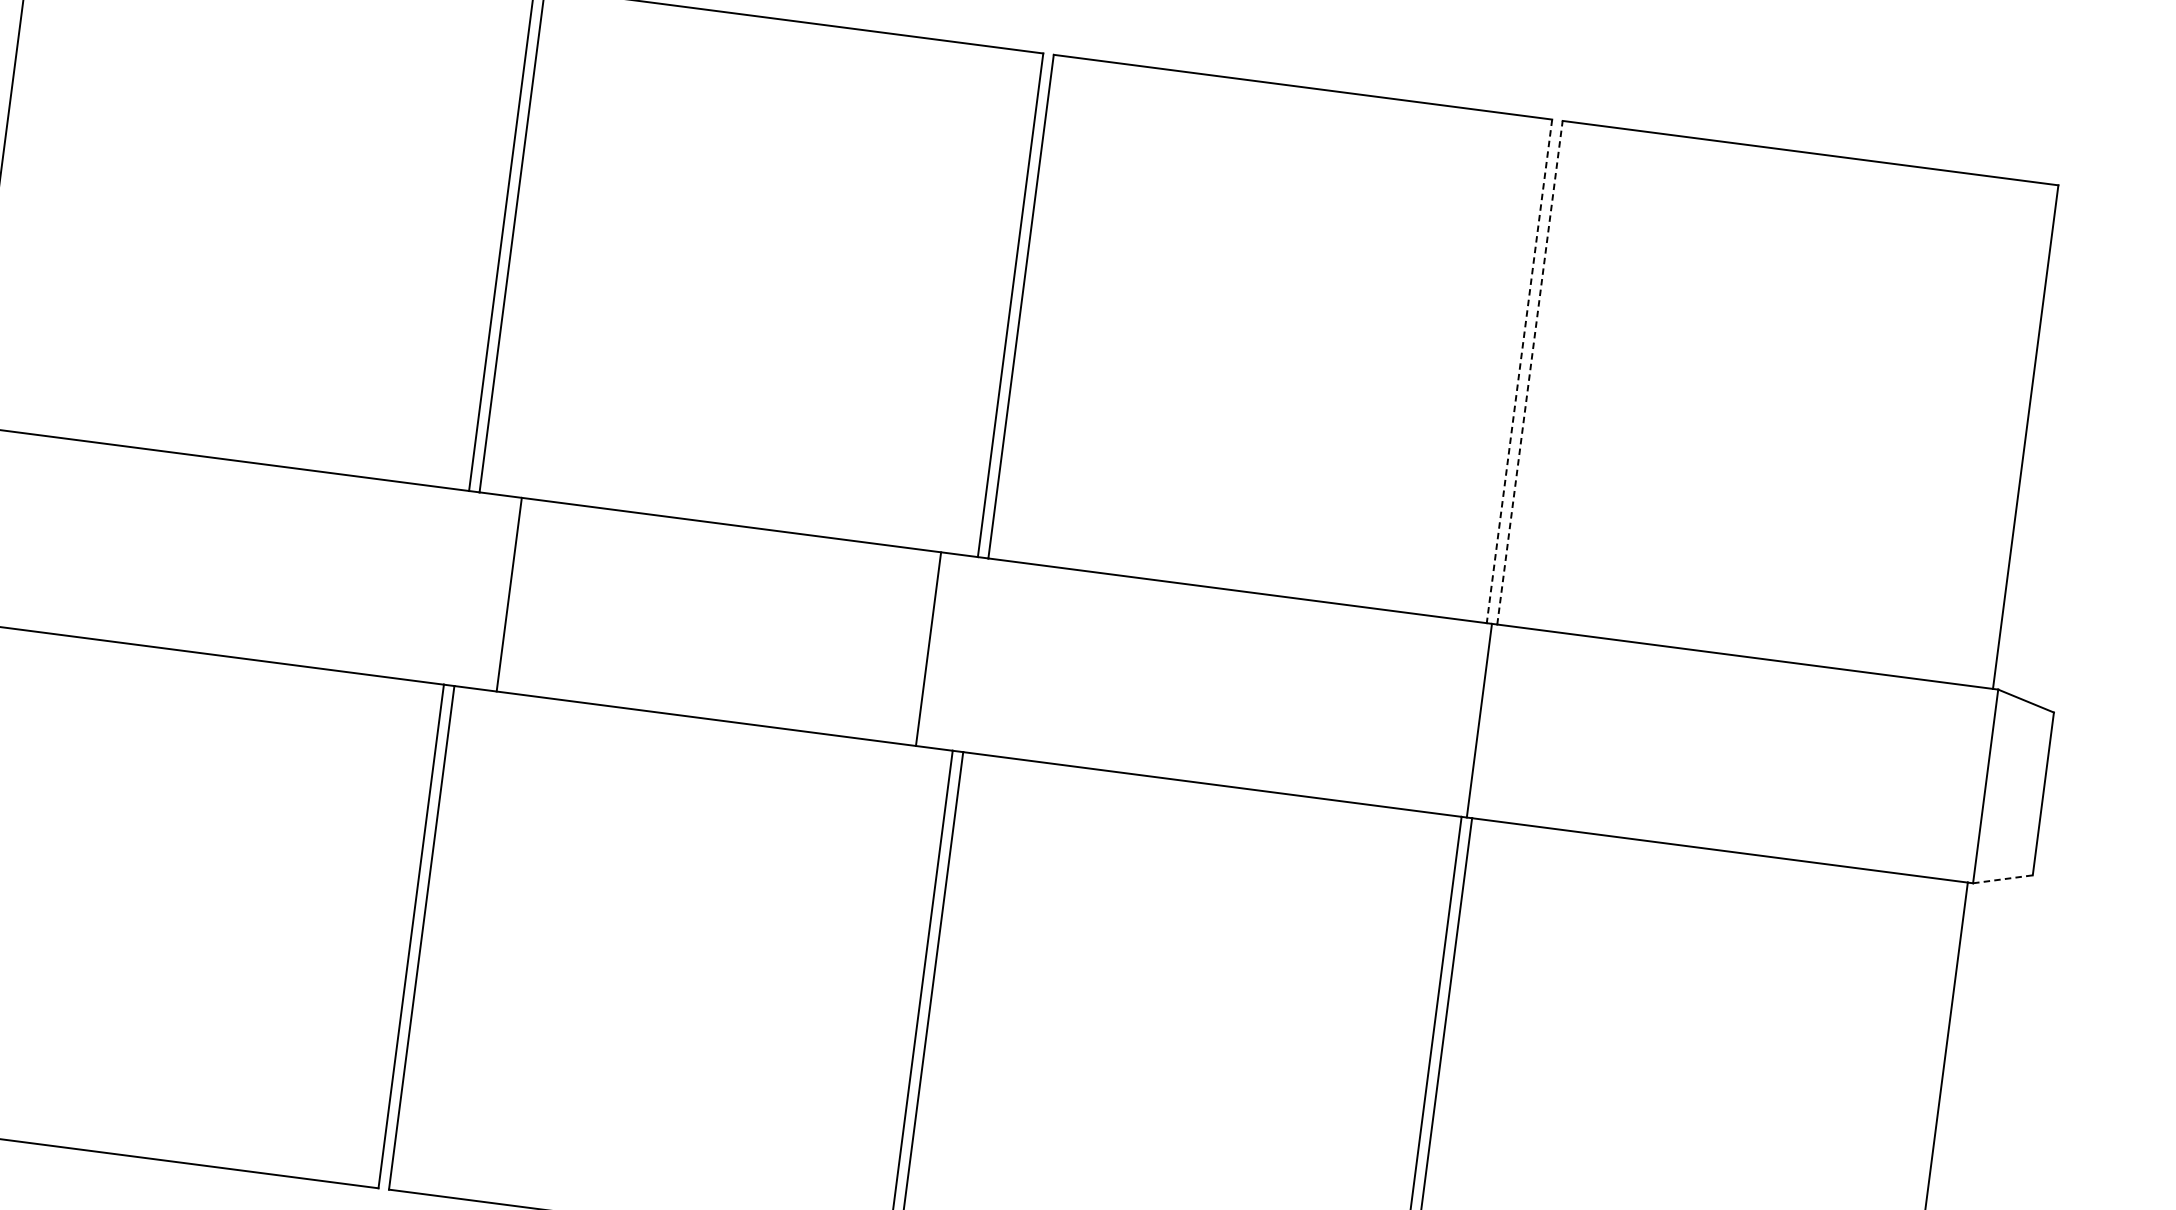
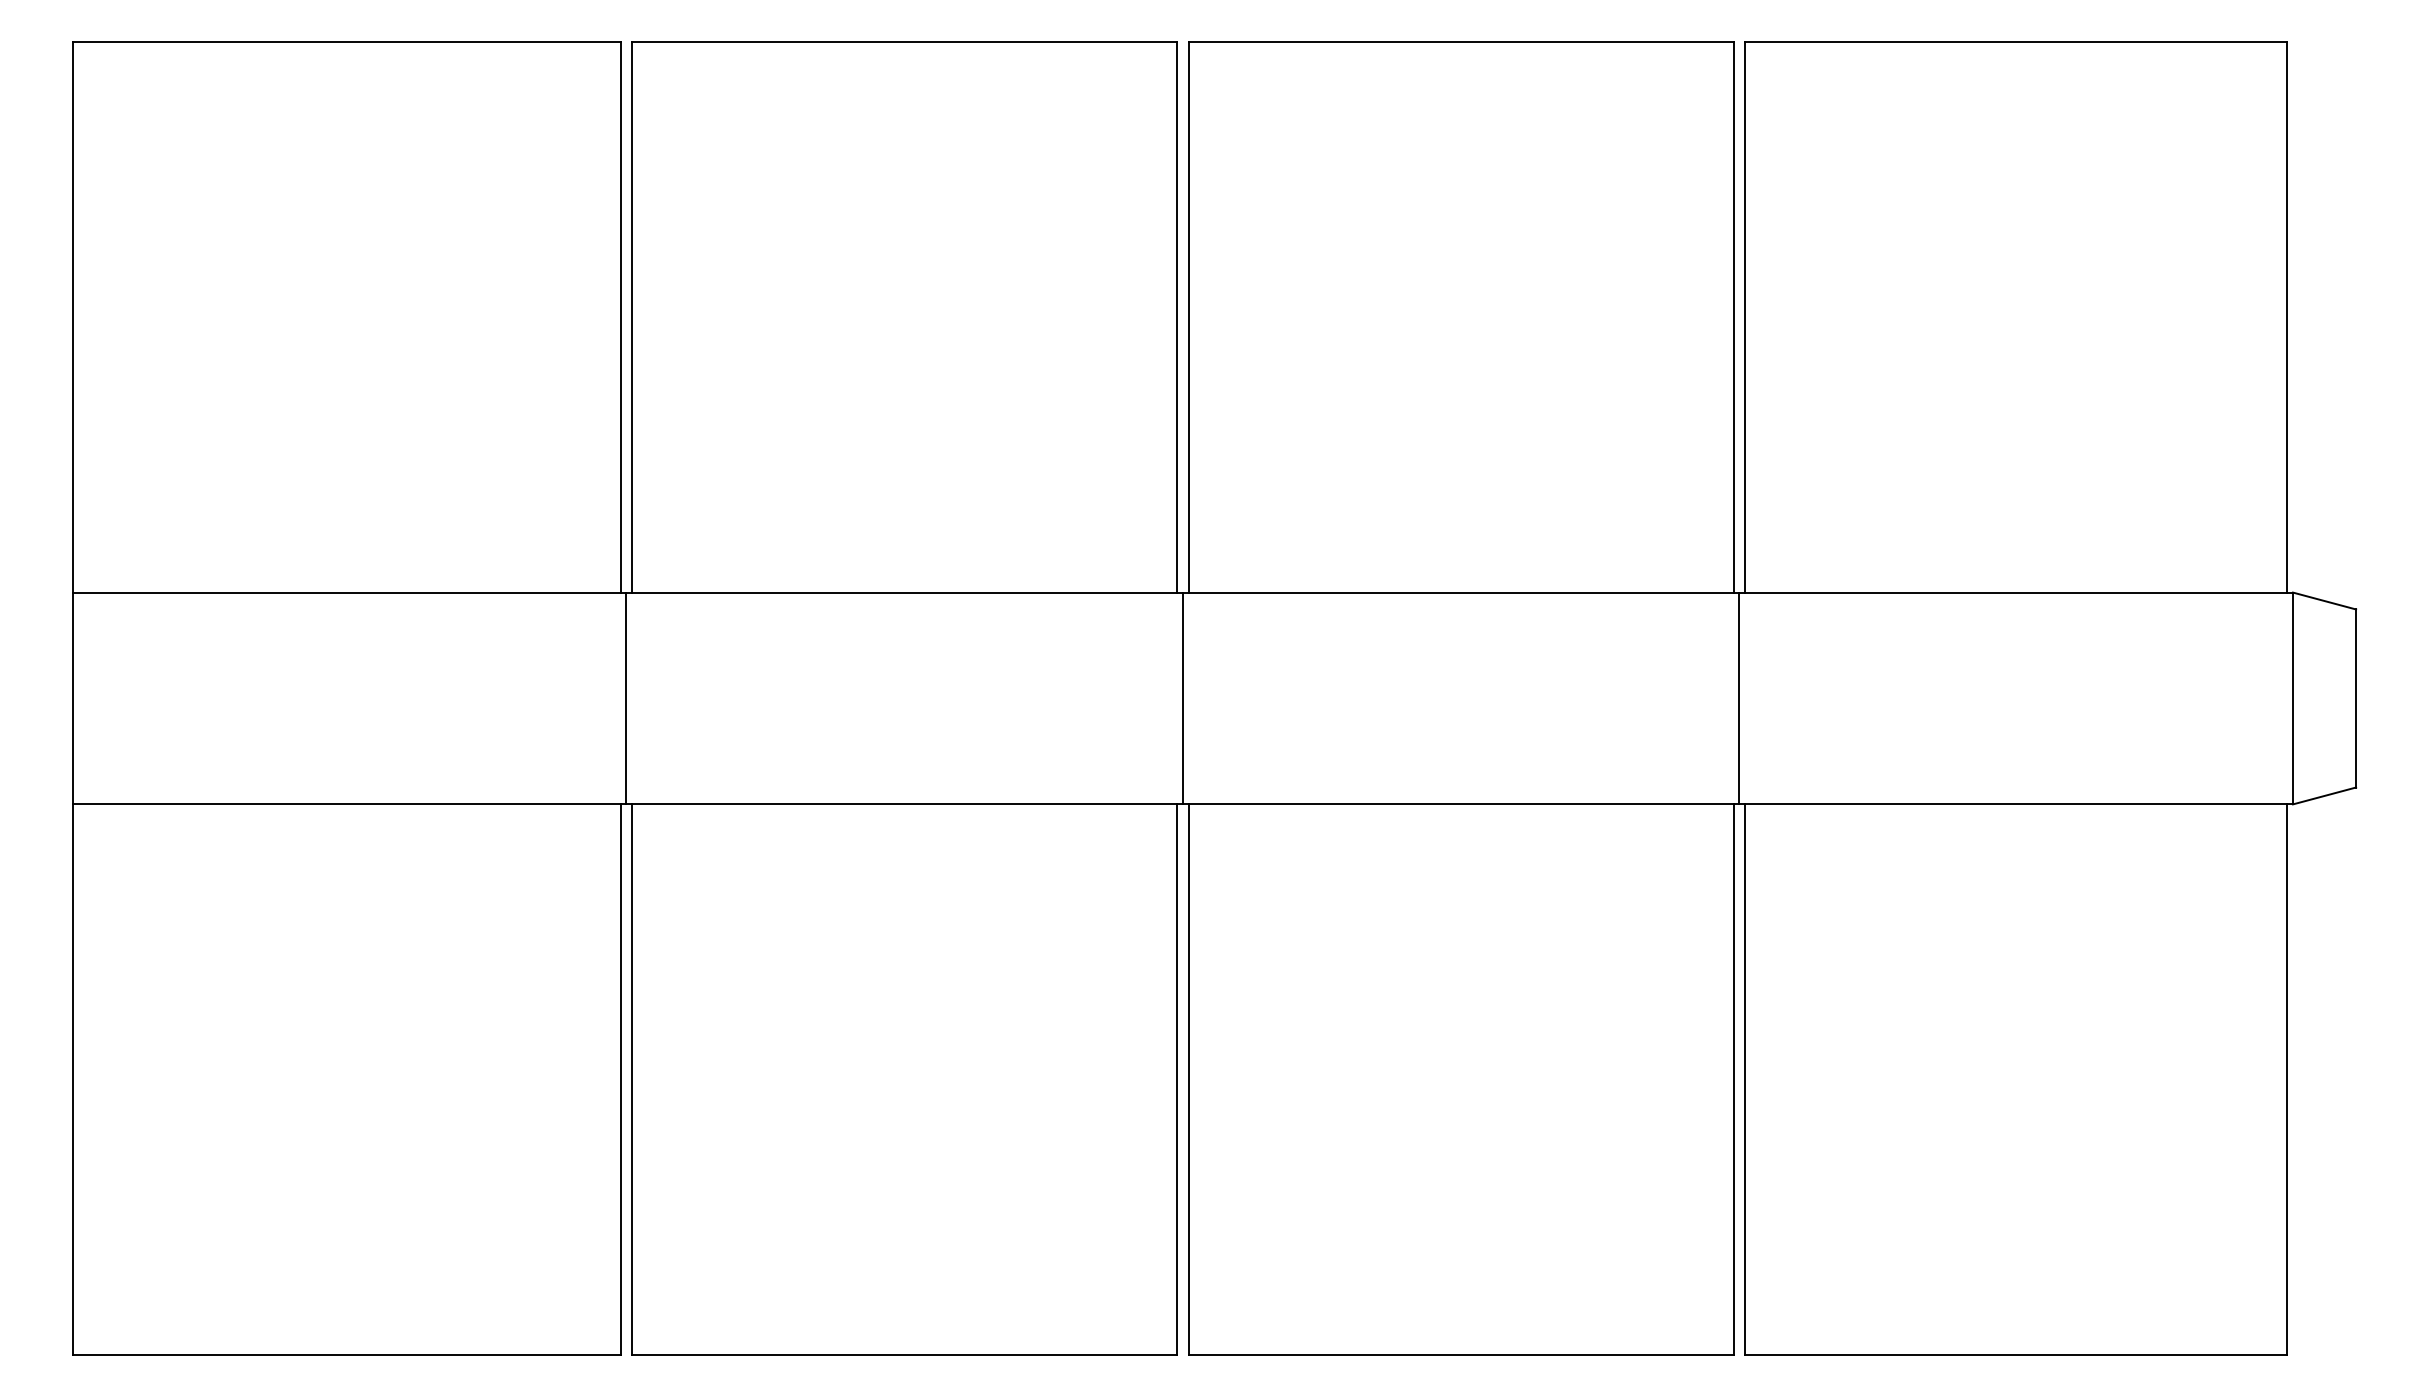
line: (1519, 371) -> (1733, 317), dashed -> solid
line: (1530, 372) -> (1745, 316), dashed -> solid
line: (509, 594) -> (626, 698), moved
line: (928, 649) -> (1182, 698), moved
line: (2002, 878) -> (2324, 795), dashed -> solid

